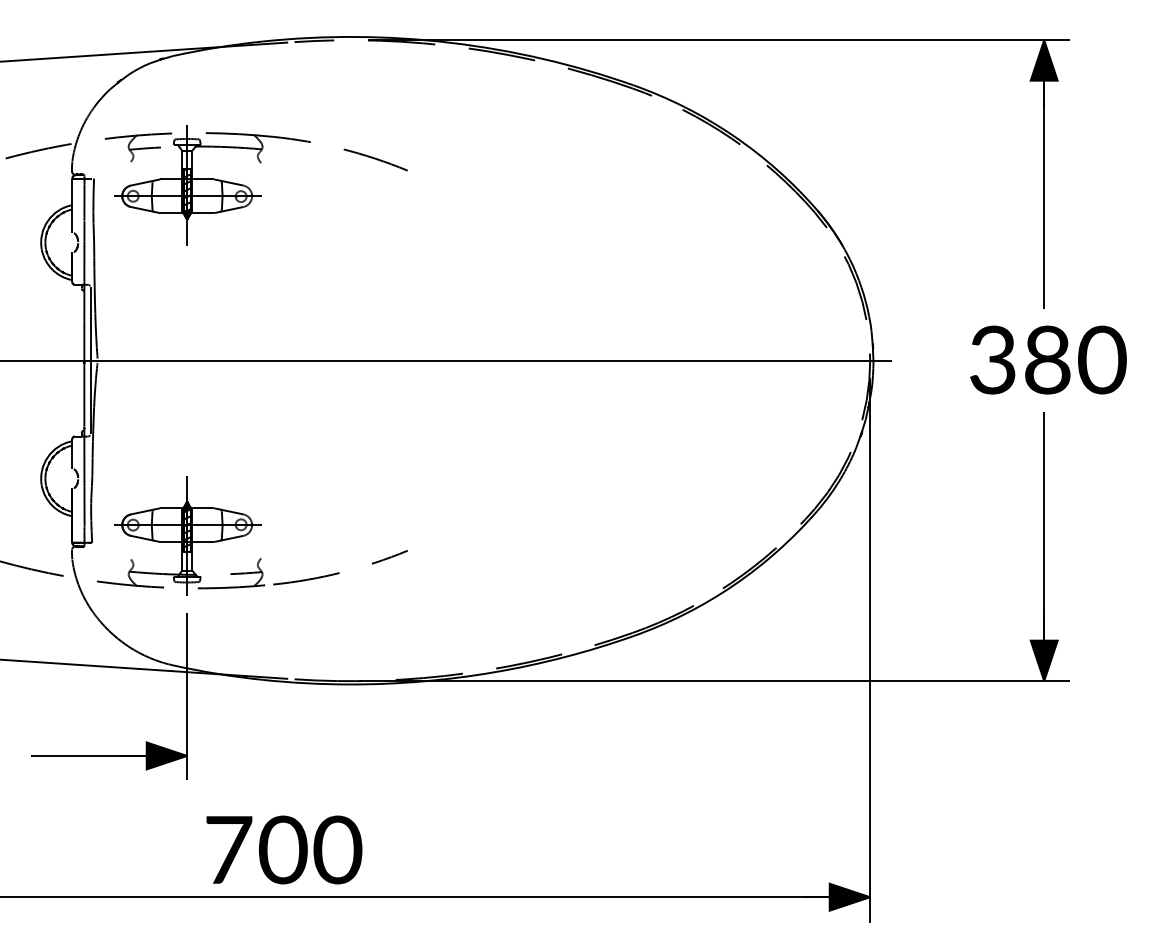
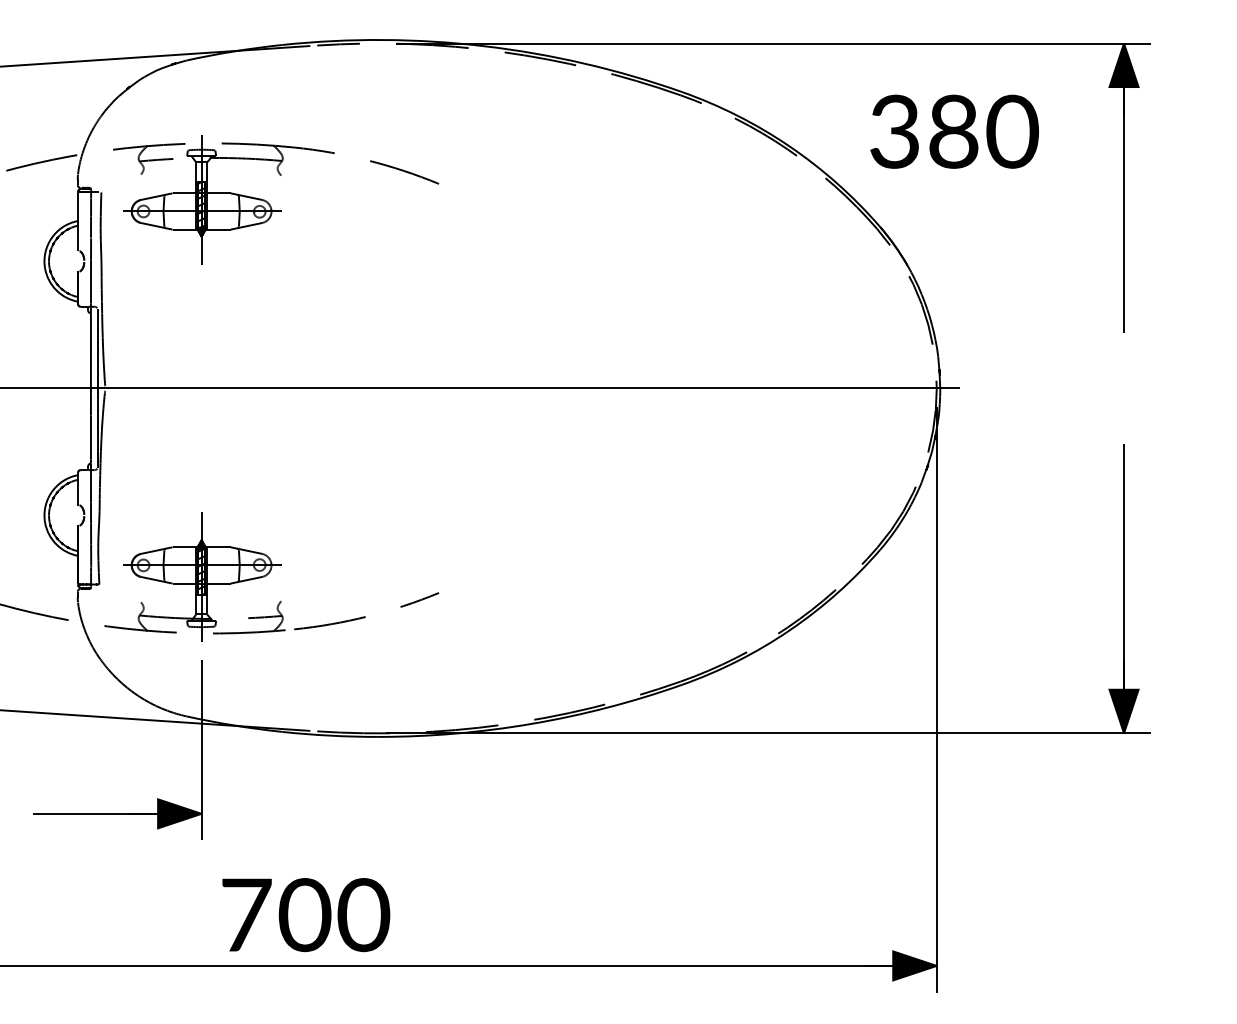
text: (1048, 359) -> (954, 131), moved

